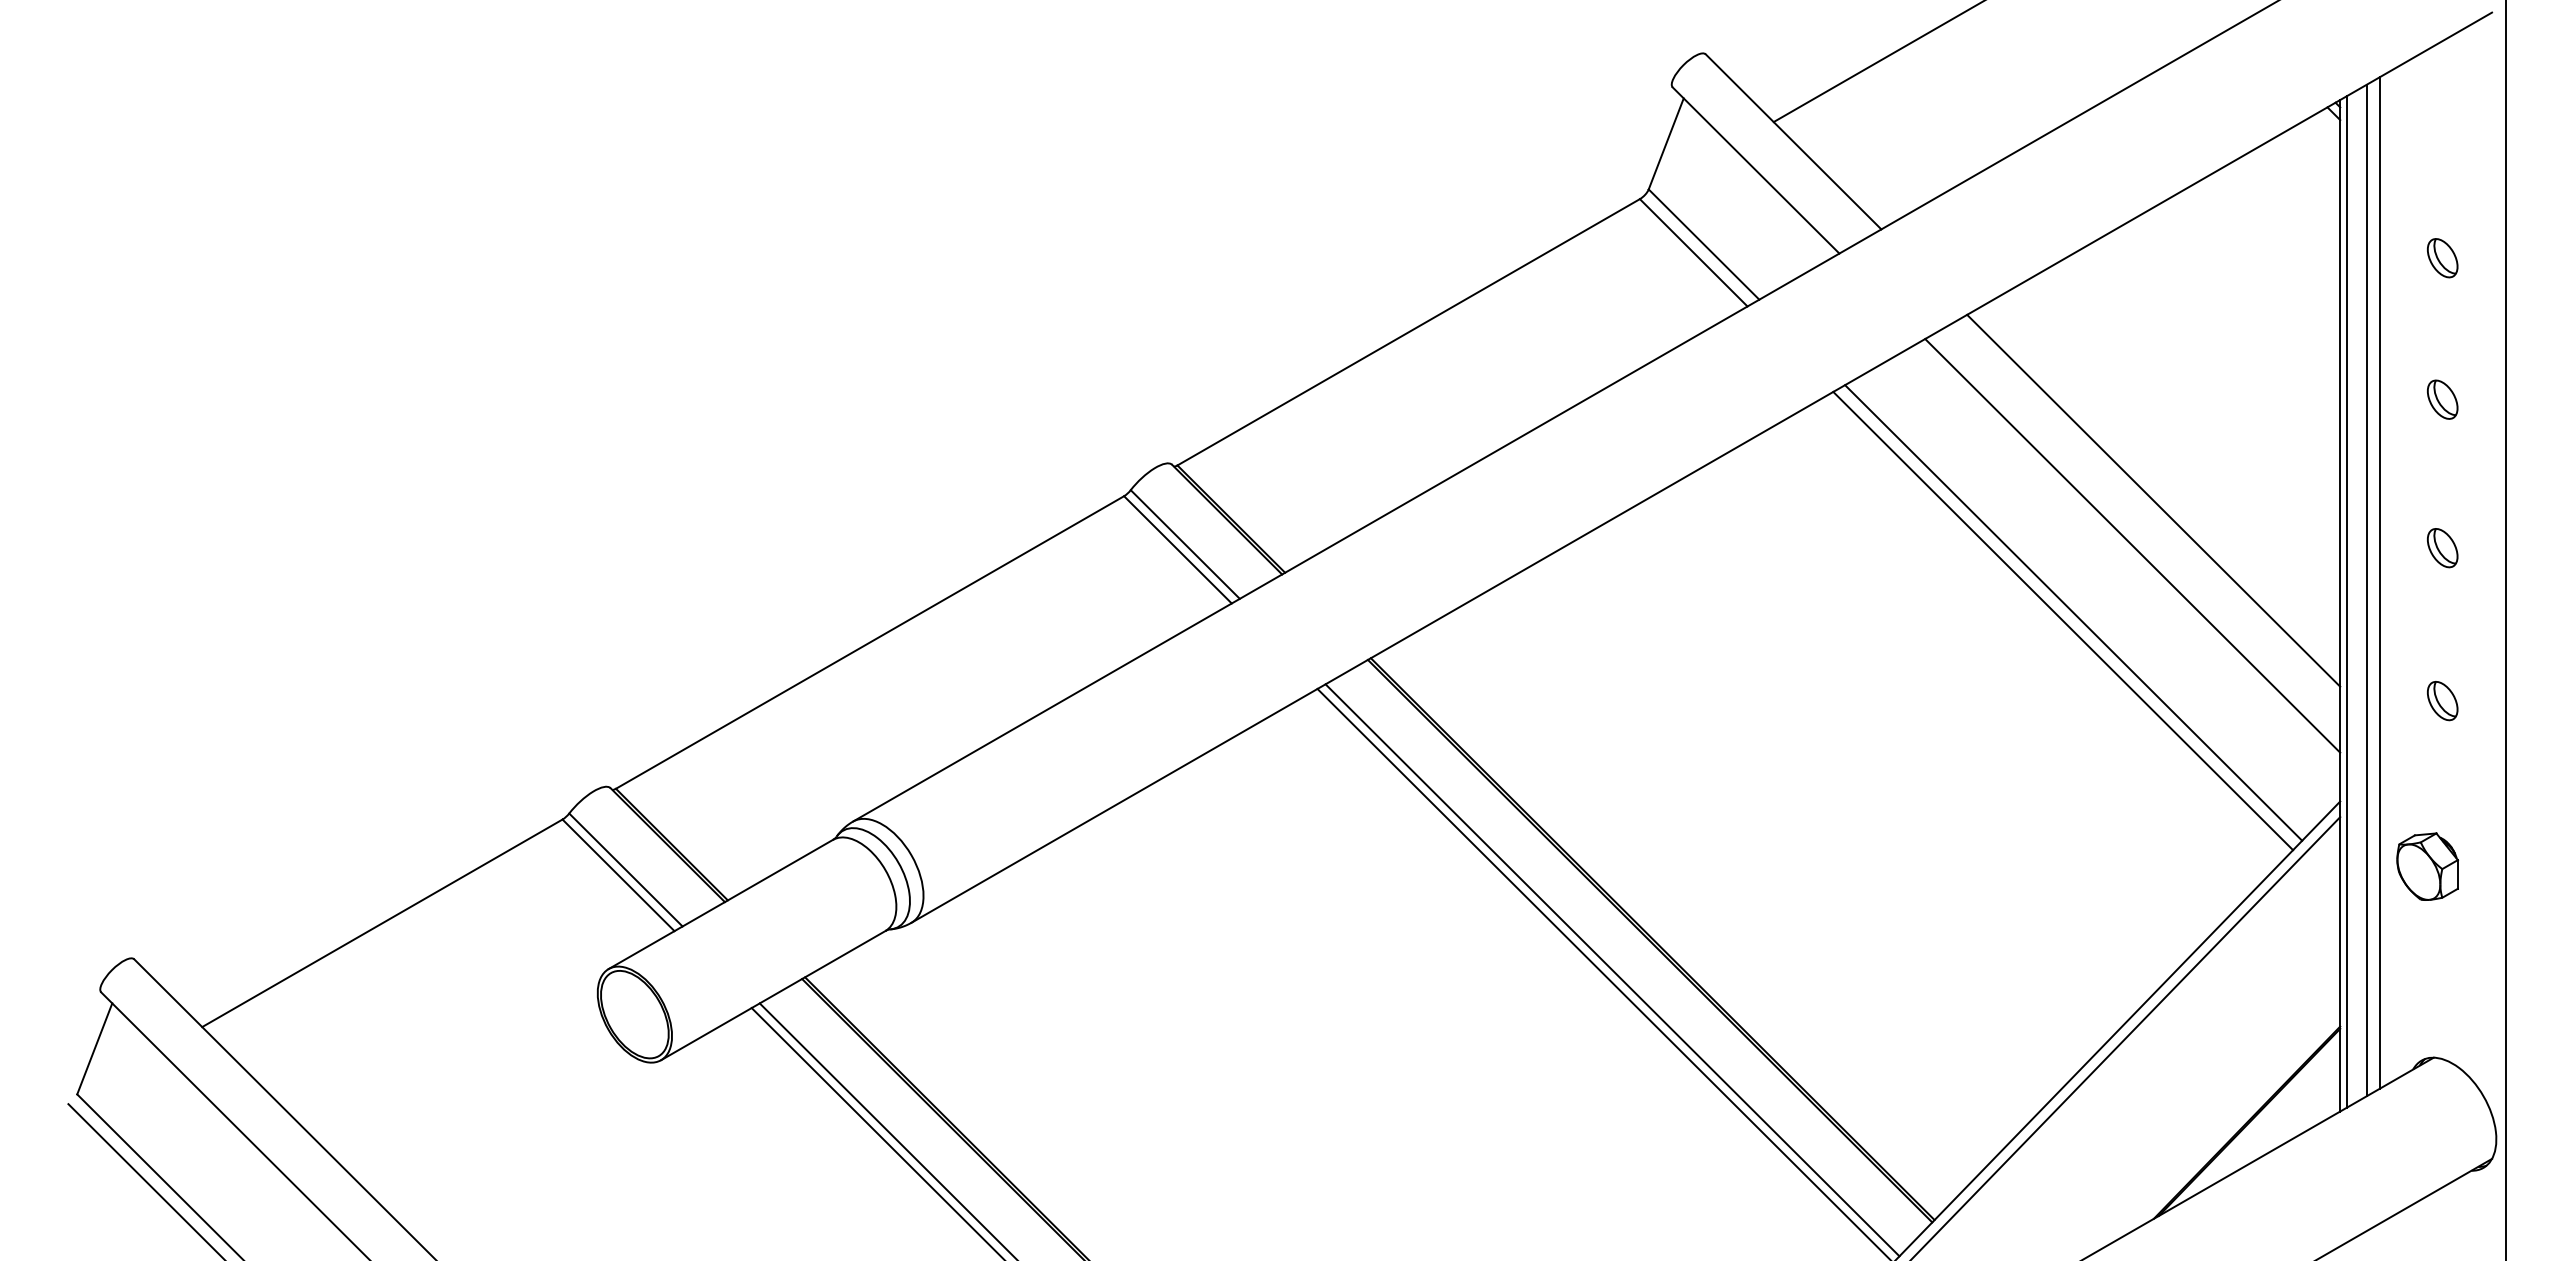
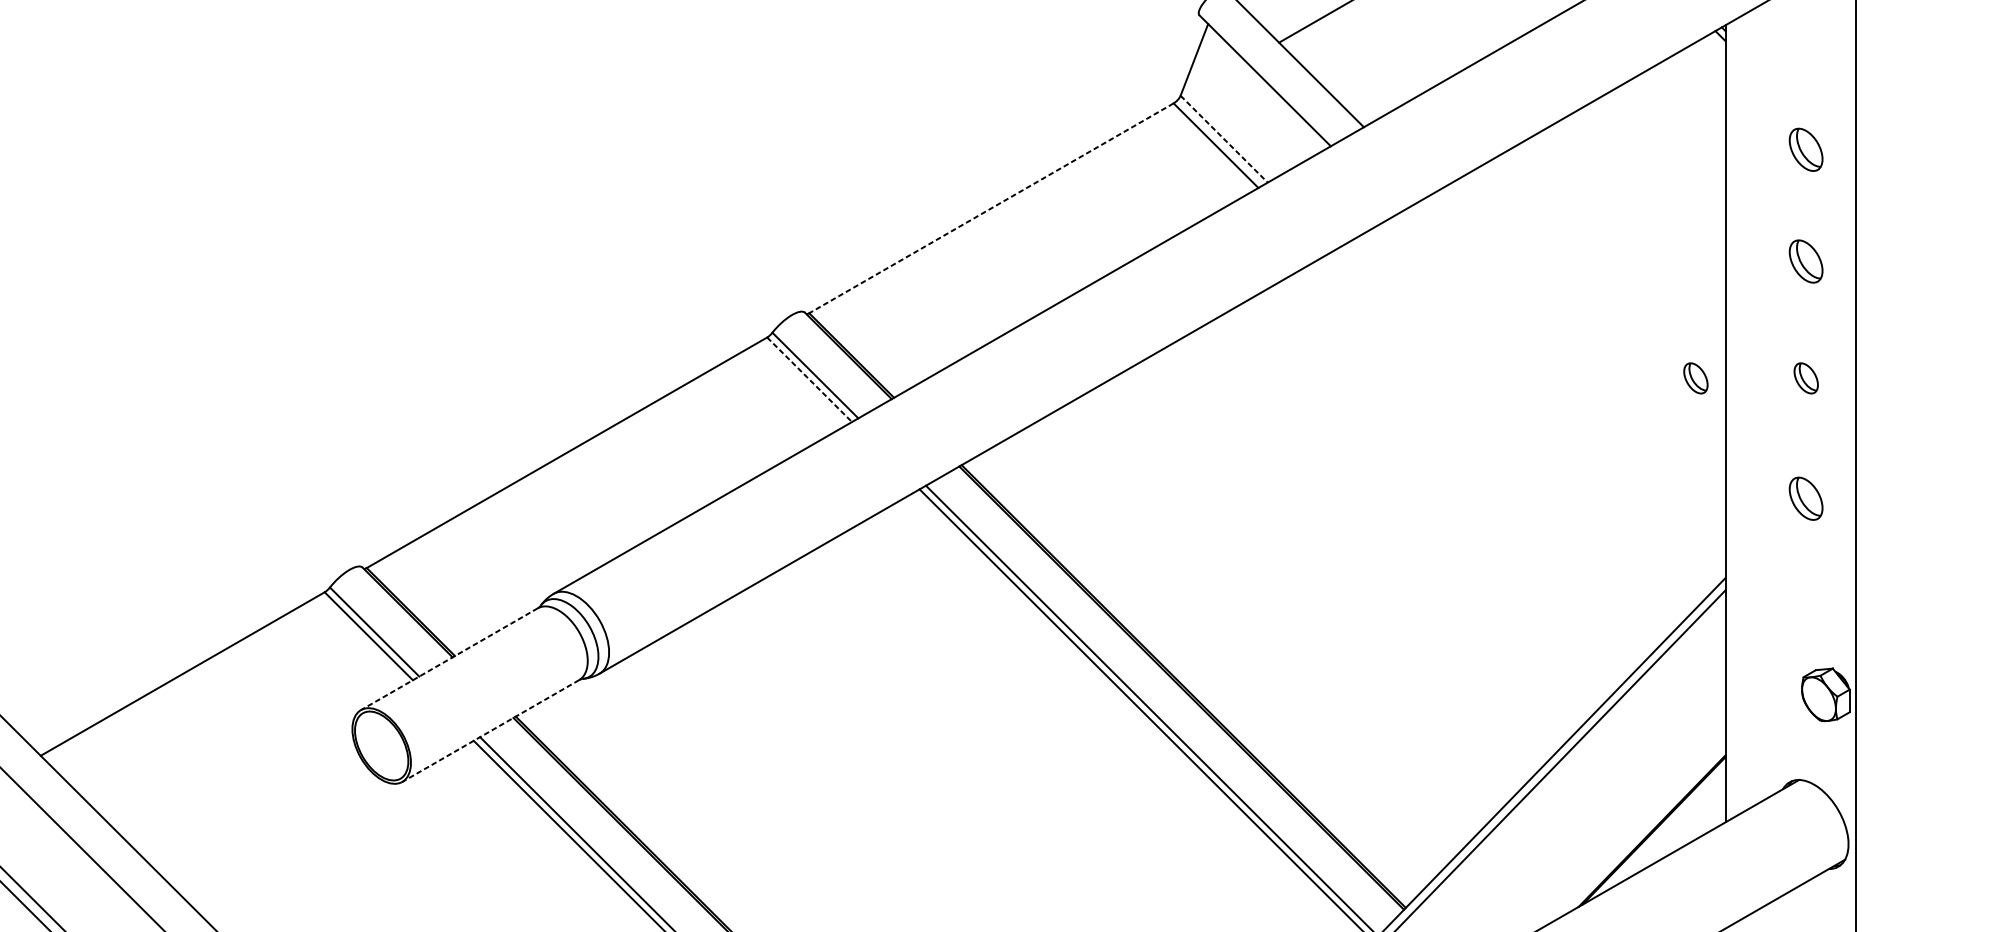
line: (1704, 244) -> (1224, 139), solid -> dashed
part: (2442, 258) -> (1806, 150), size x1.4
line: (1408, 332) -> (991, 208), solid -> dashed
part: (2442, 399) -> (1806, 261), size x1.4
line: (2153, 500) -> (1578, 340), removed
line: (2132, 545) -> (1561, 376), removed
part: (2302, 548) -> (1695, 378), added
line: (1178, 550) -> (810, 380), solid -> dashed
line: (2379, 582) -> (1756, 405), removed
line: (2366, 590) -> (1746, 411), removed
line: (2346, 601) -> (1730, 420), removed
line: (2073, 612) -> (1515, 429), removed
line: (2063, 620) -> (1507, 435), removed
part: (2442, 701) -> (1806, 499), size x1.4
part: (2427, 866) -> (1825, 694), moved
line: (720, 904) -> (449, 659), solid -> dashed
line: (772, 995) -> (490, 730), solid -> dashed

